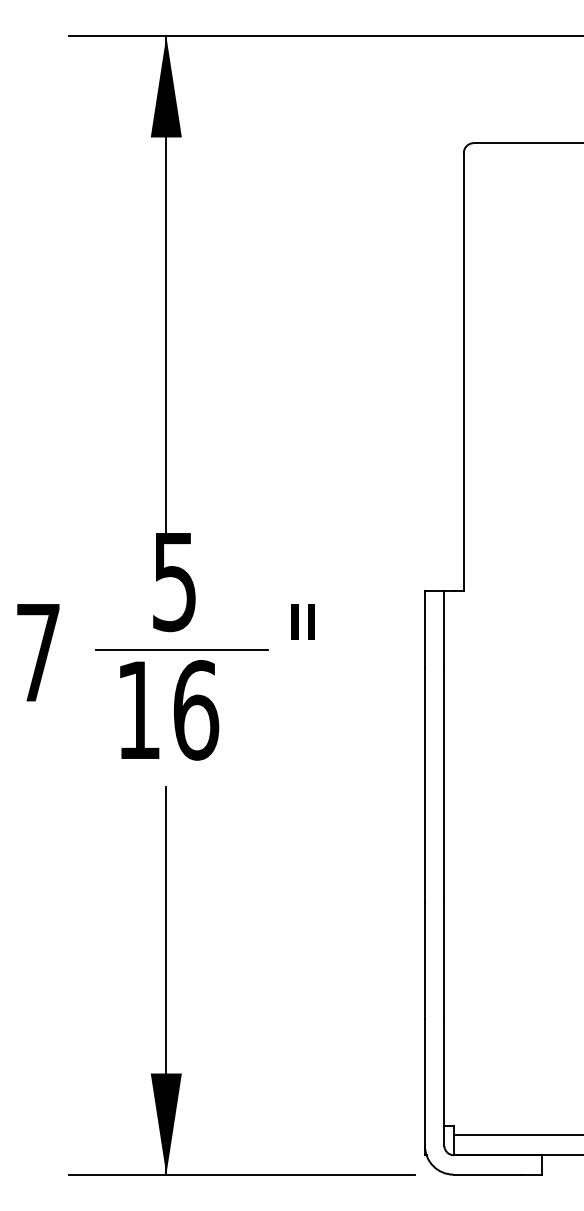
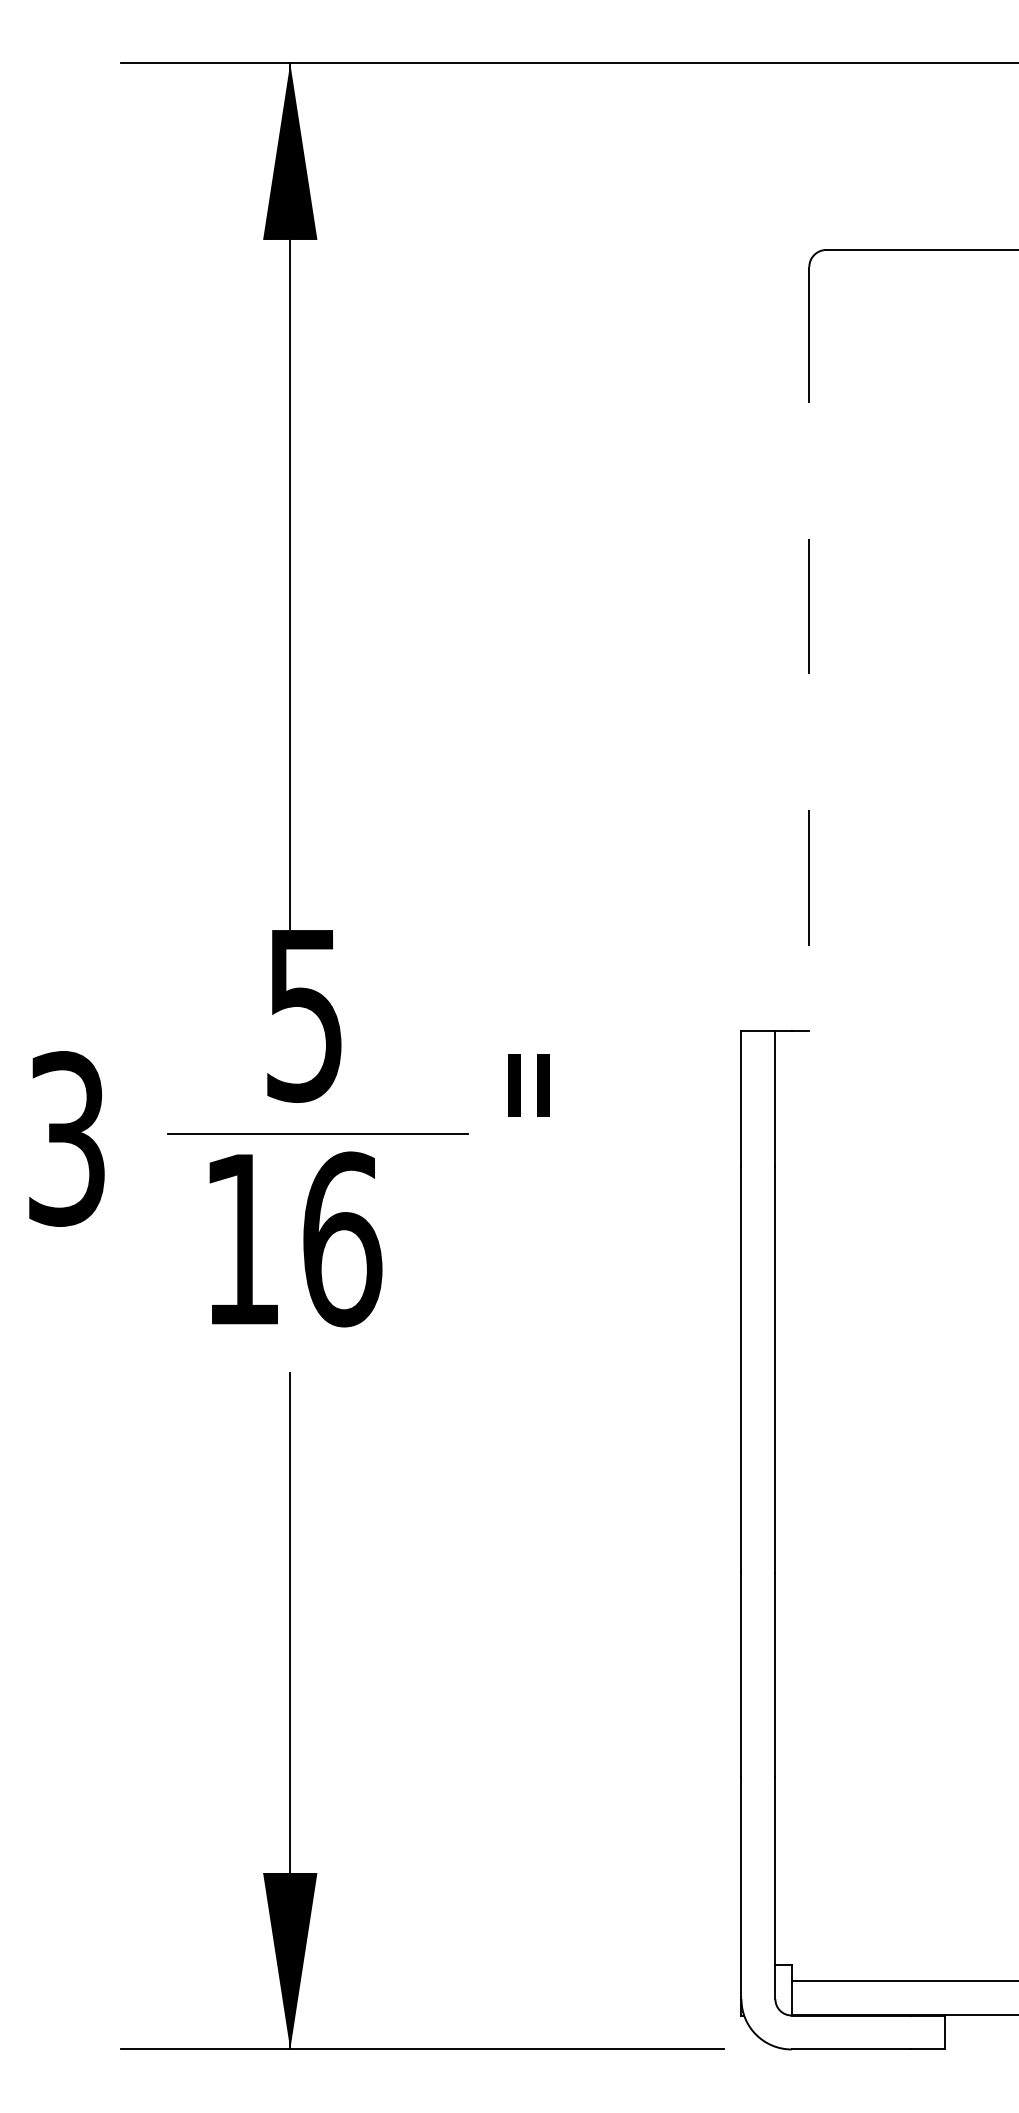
line: (463, 371) -> (808, 648), solid -> dashed
text: (37, 652) -> (65, 1138), 7 -> 3

